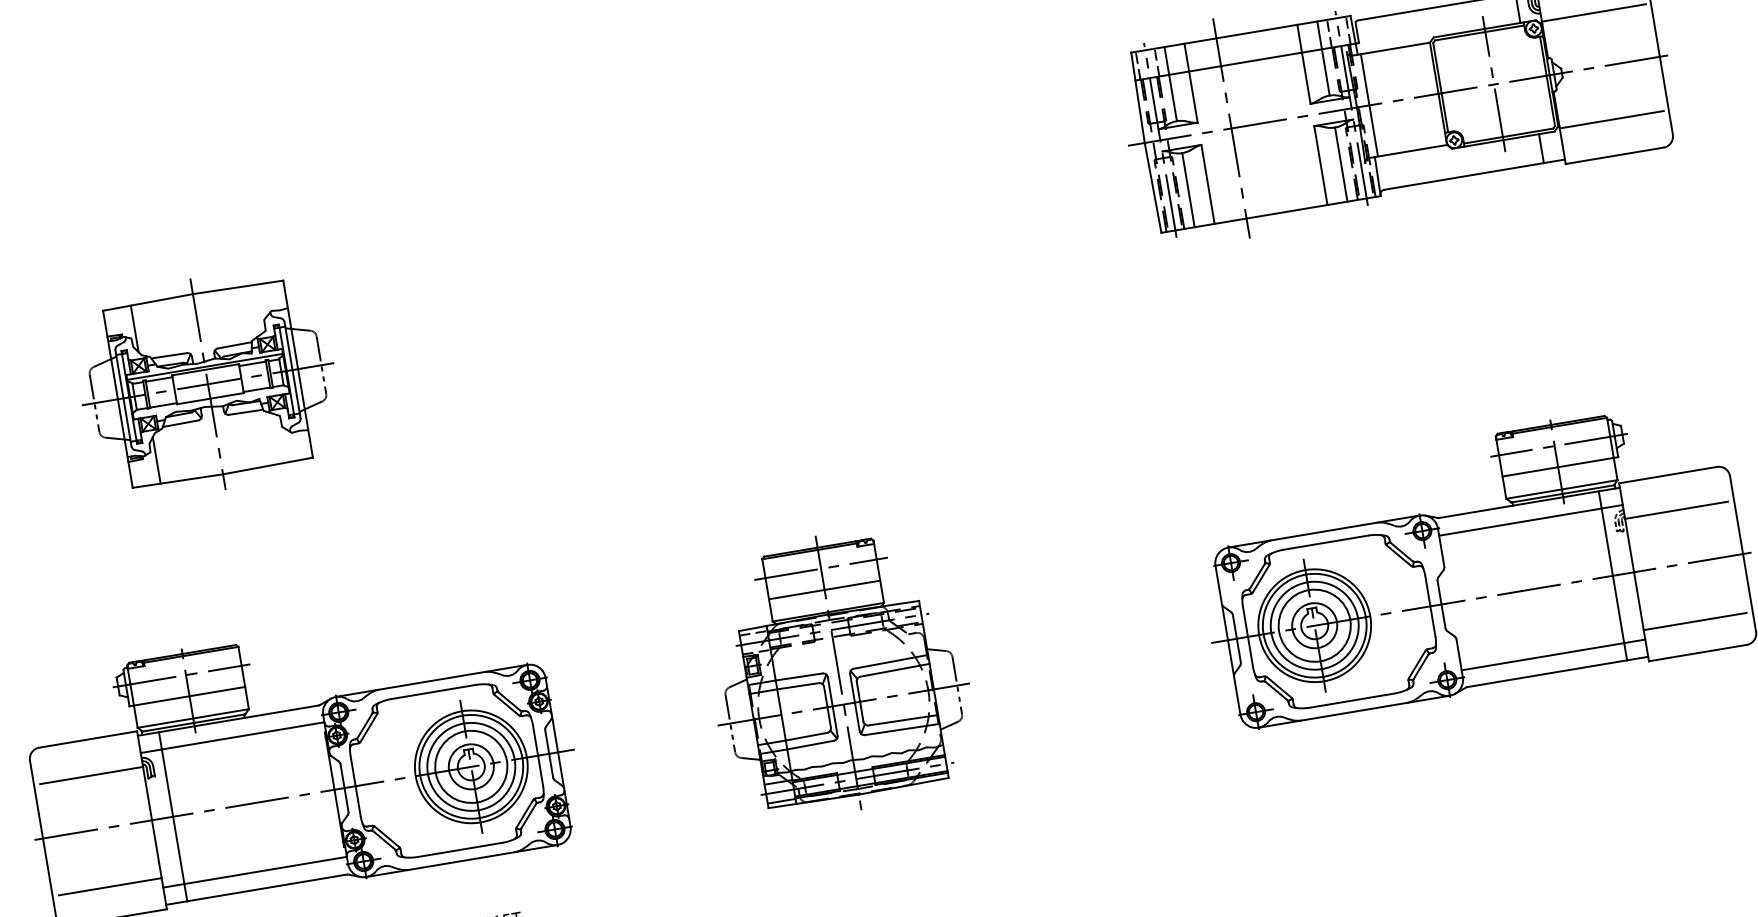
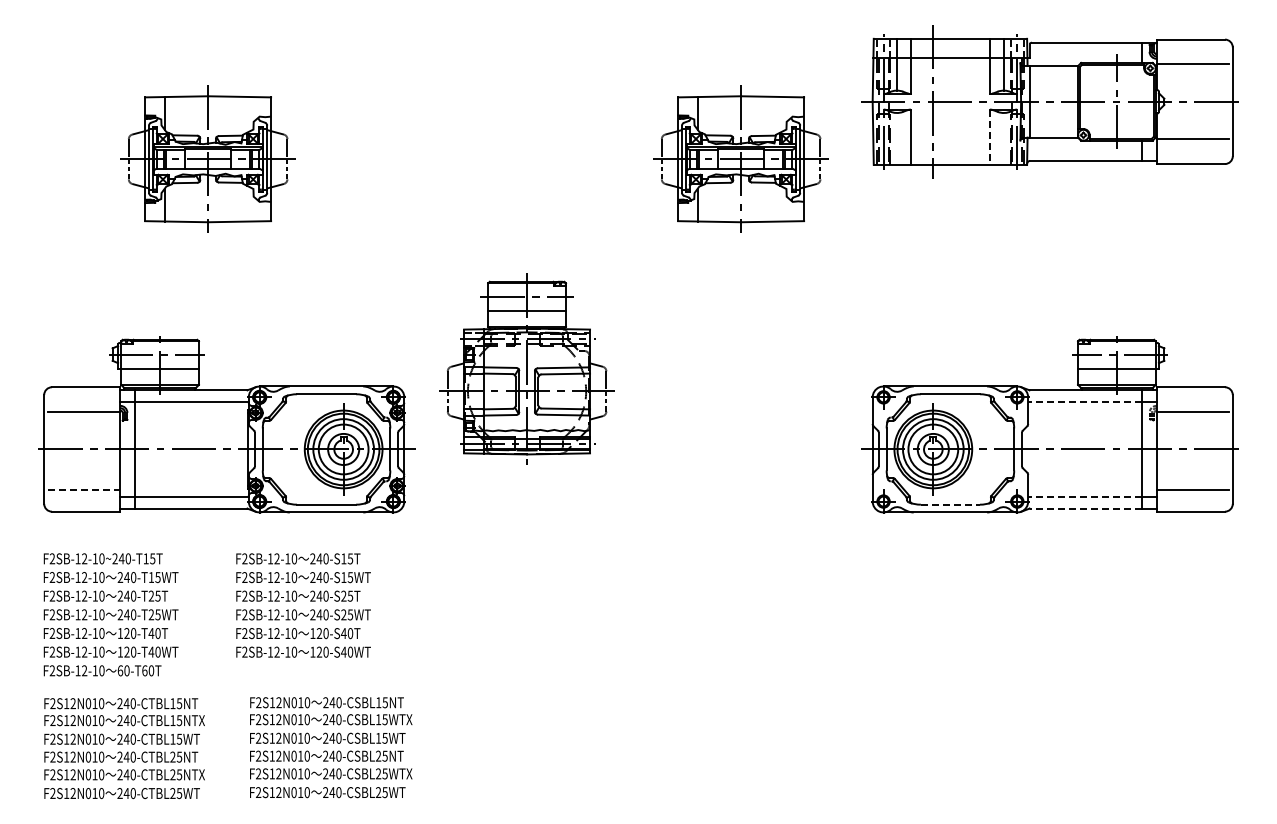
line: (1340, 164) -> (1003, 138), removed
line: (1320, 166) -> (989, 137), solid -> dashed
line: (1189, 189) -> (897, 138), removed
part: (969, 255) -> (740, 158), added
line: (1521, 522) -> (1085, 402), solid -> dashed
line: (1543, 656) -> (1085, 496), solid -> dashed
part: (837, 671) -> (526, 368), moved
line: (1547, 673) -> (1086, 508), solid -> dashed
line: (1352, 700) -> (950, 504), solid -> dashed
line: (110, 886) -> (84, 489), solid -> dashed

